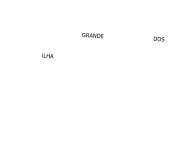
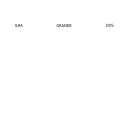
text: (47, 56) -> (18, 25), moved

